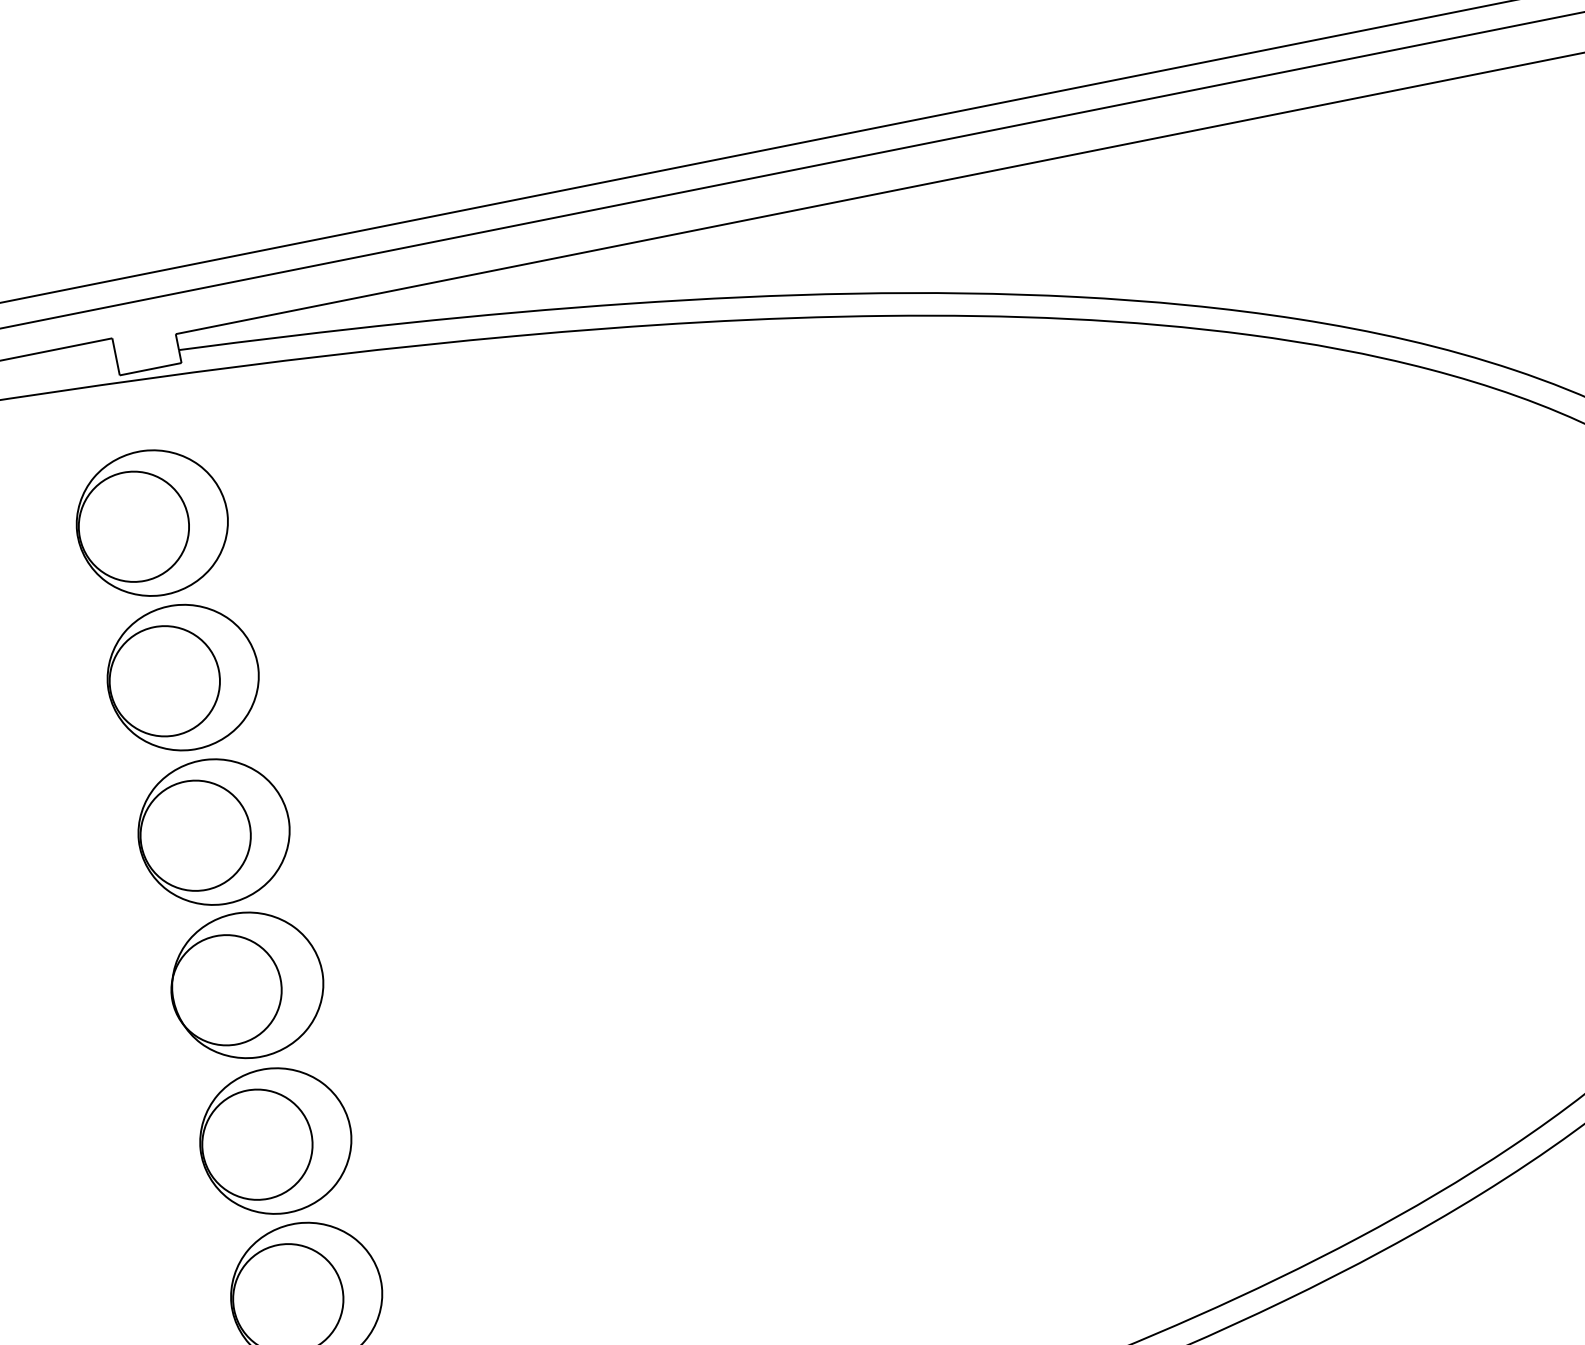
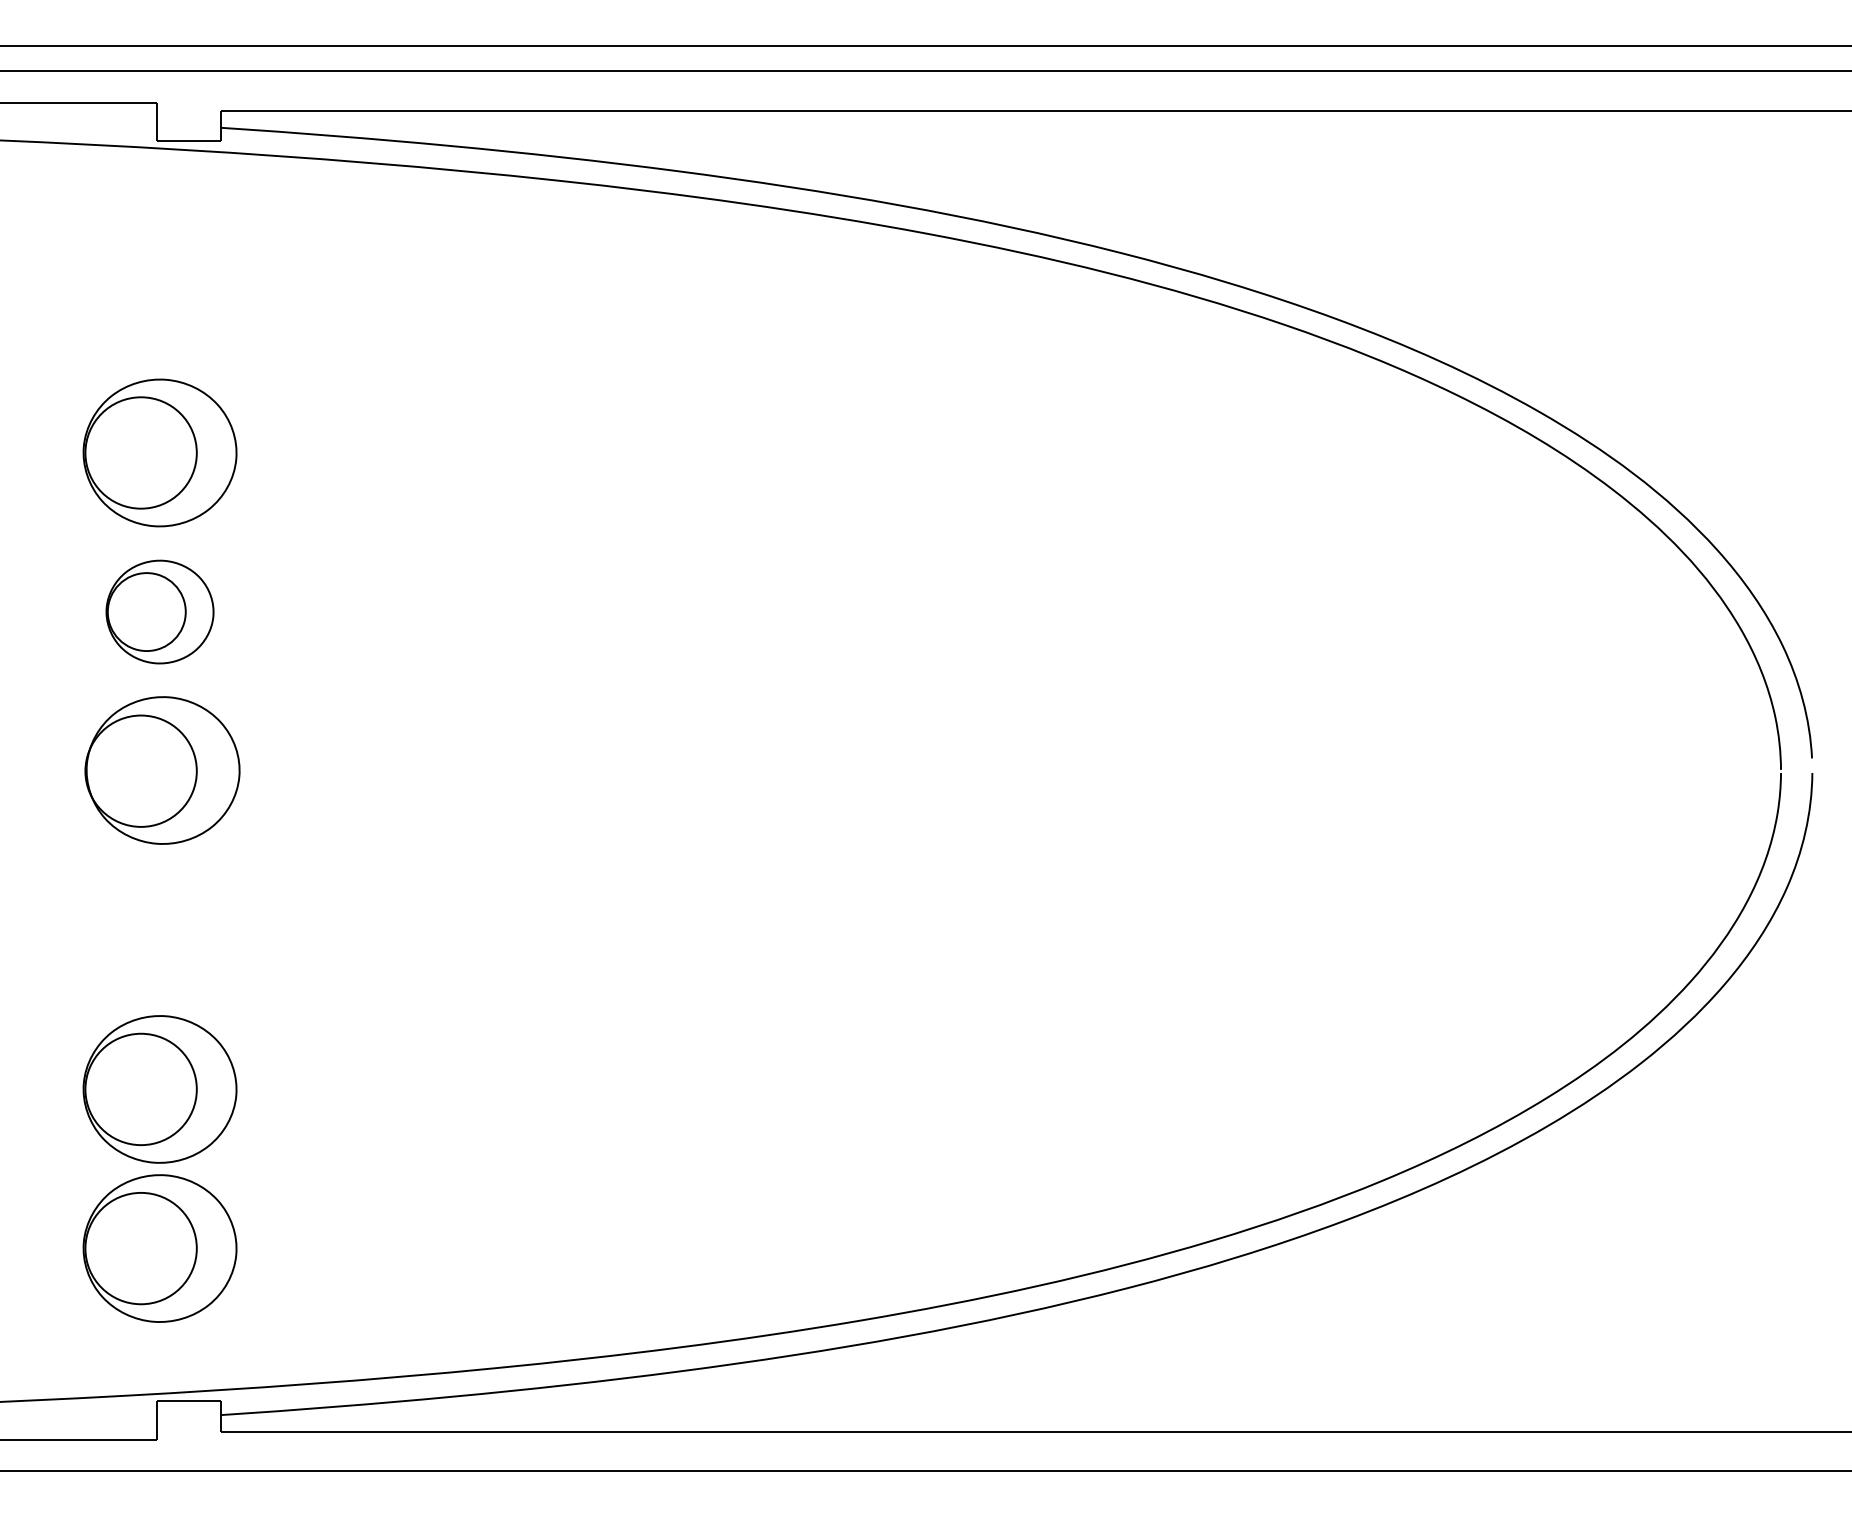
part: (151, 522) -> (159, 293), removed
part: (213, 831) -> (159, 611), size x0.7
part: (275, 1141) -> (159, 930), removed

